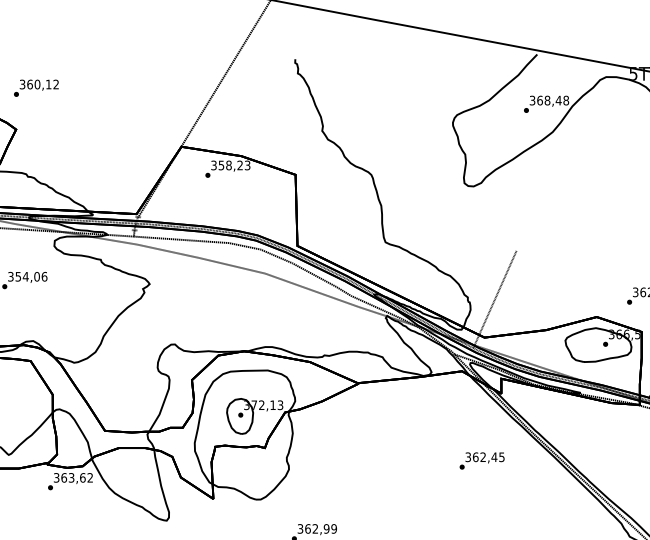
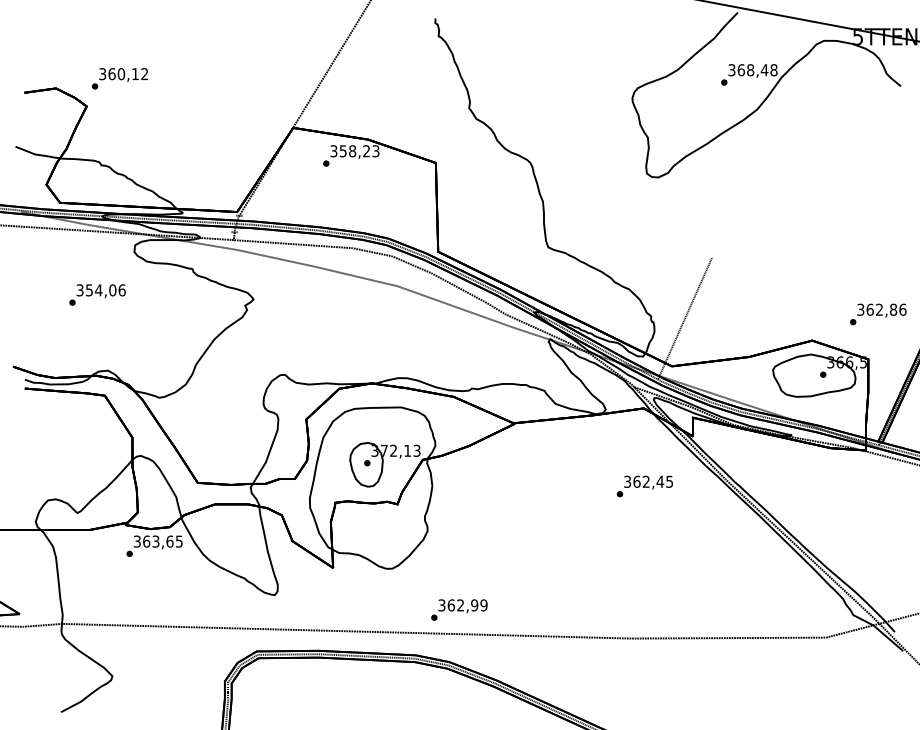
text: (36, 88) -> (119, 78), moved
text: (481, 460) -> (644, 486), moved
text: (89, 477) -> (178, 541), 363,62 -> 363,65

